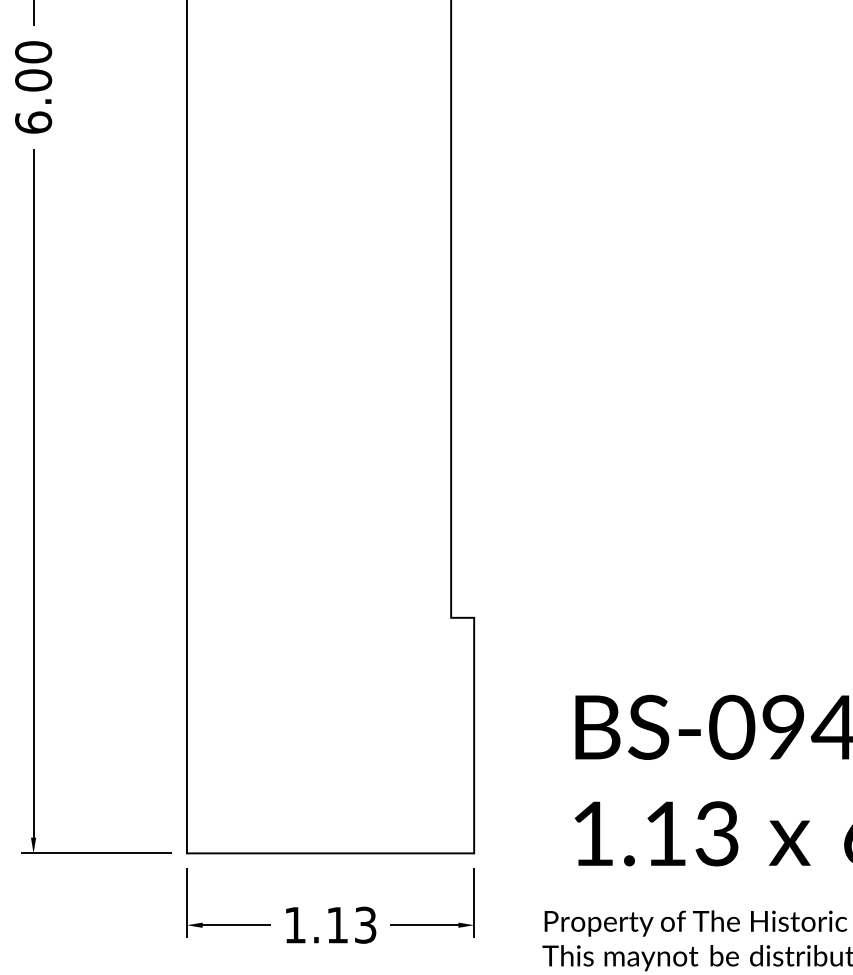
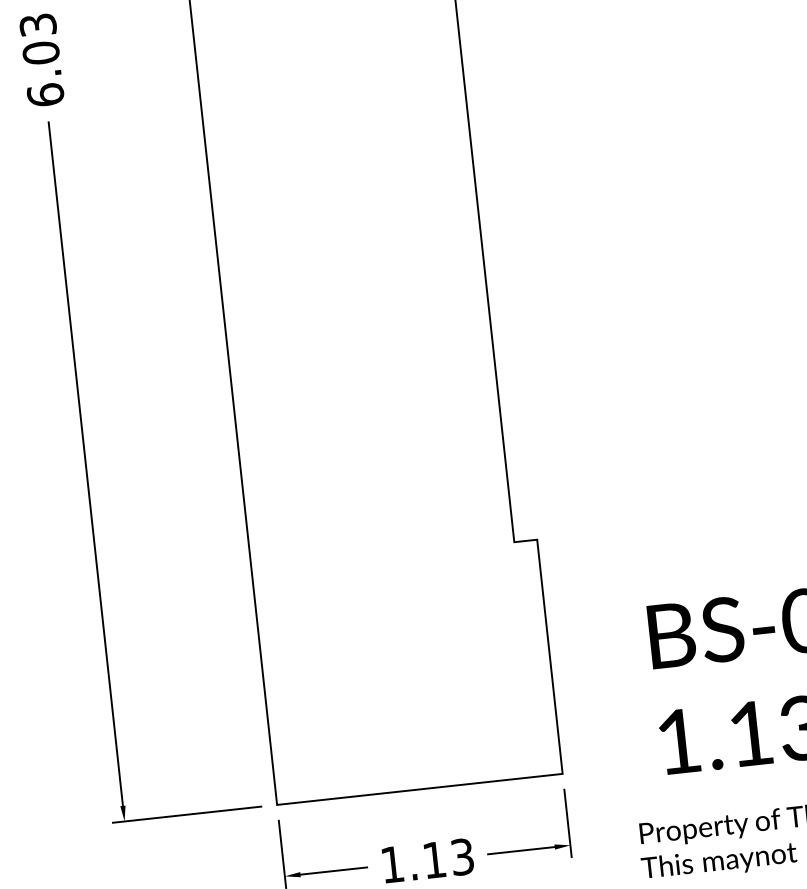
text: (33, 52) -> (38, 25), 6.00 -> 6.03

